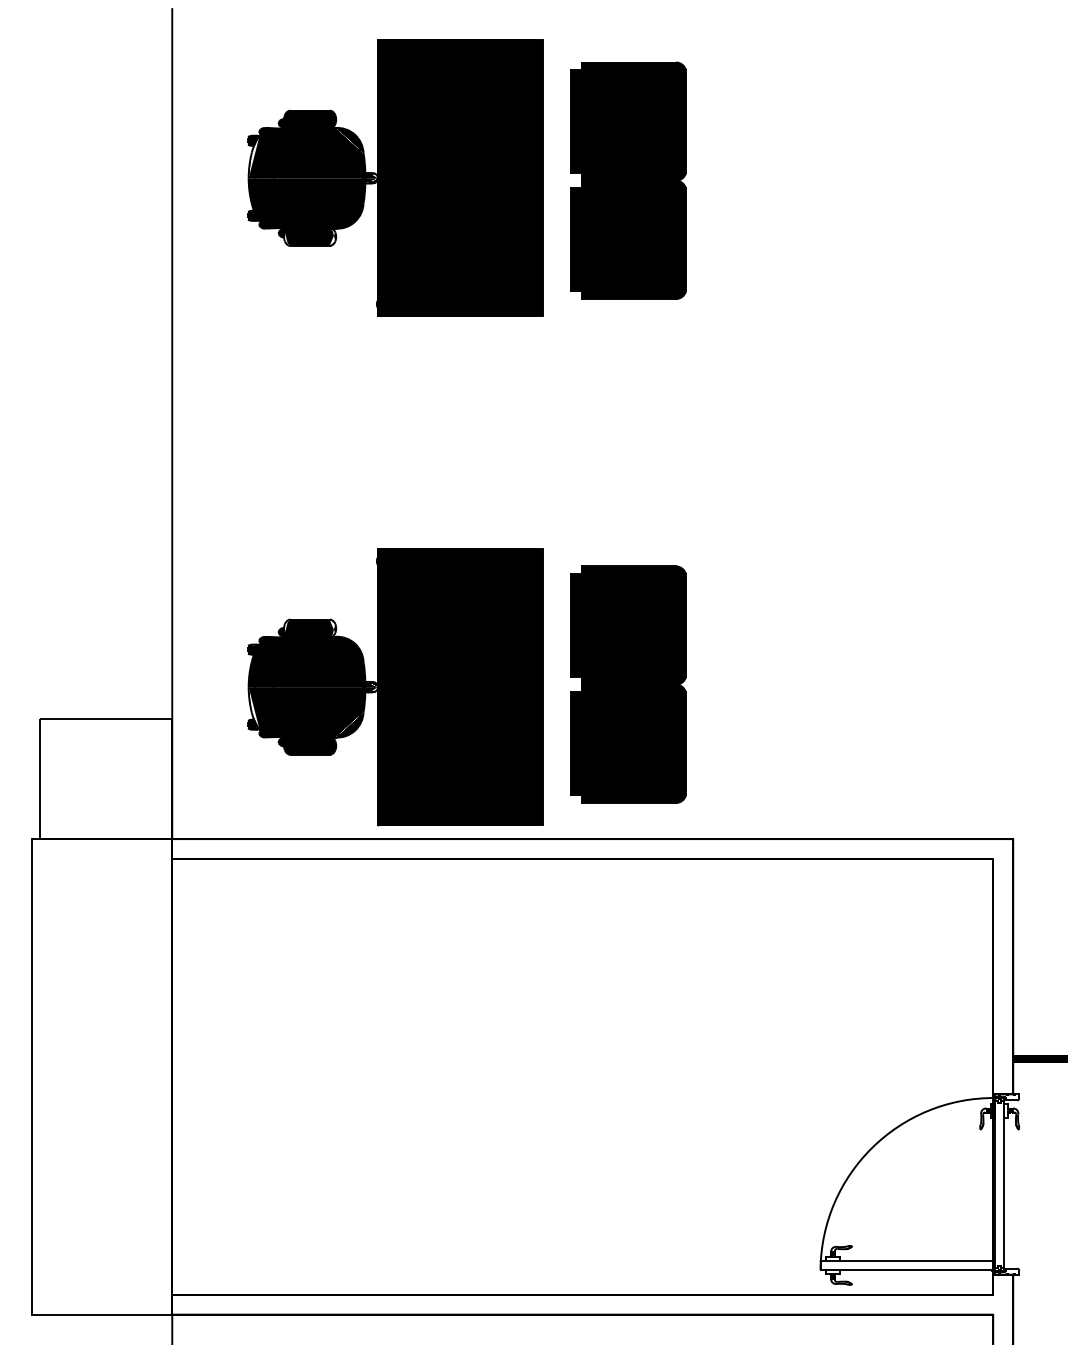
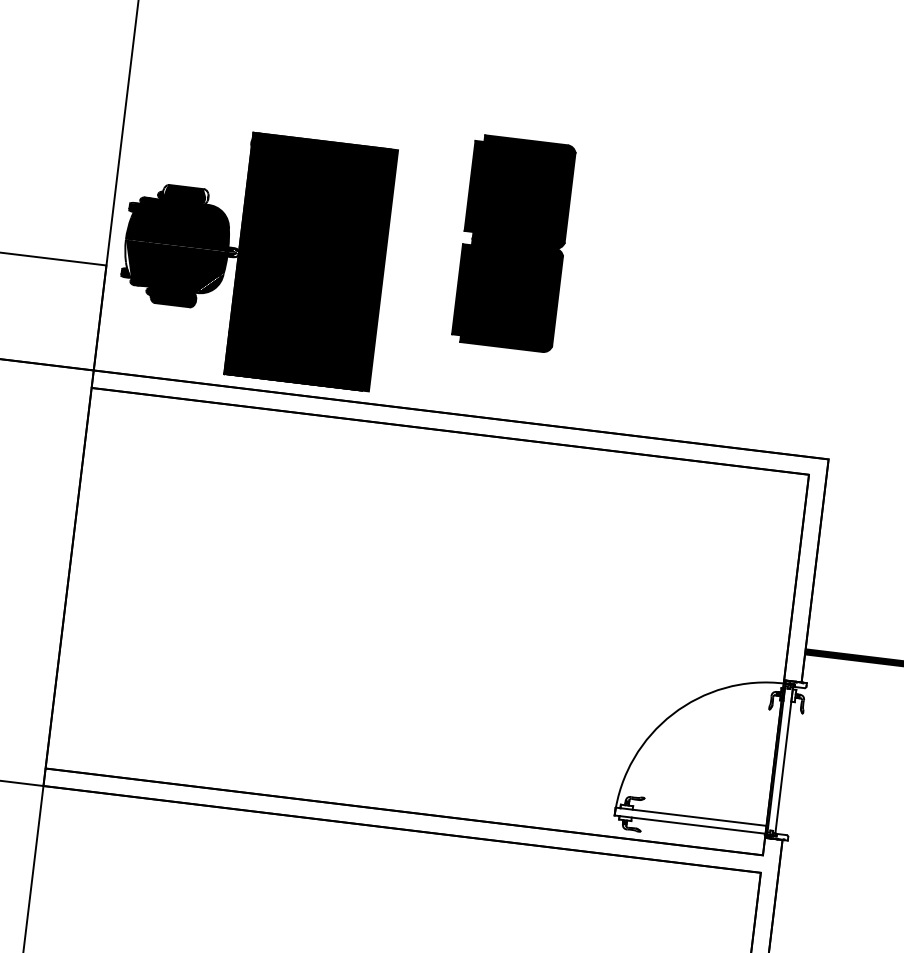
part: (628, 684) -> (513, 243), moved
part: (395, 687) -> (254, 255), moved

